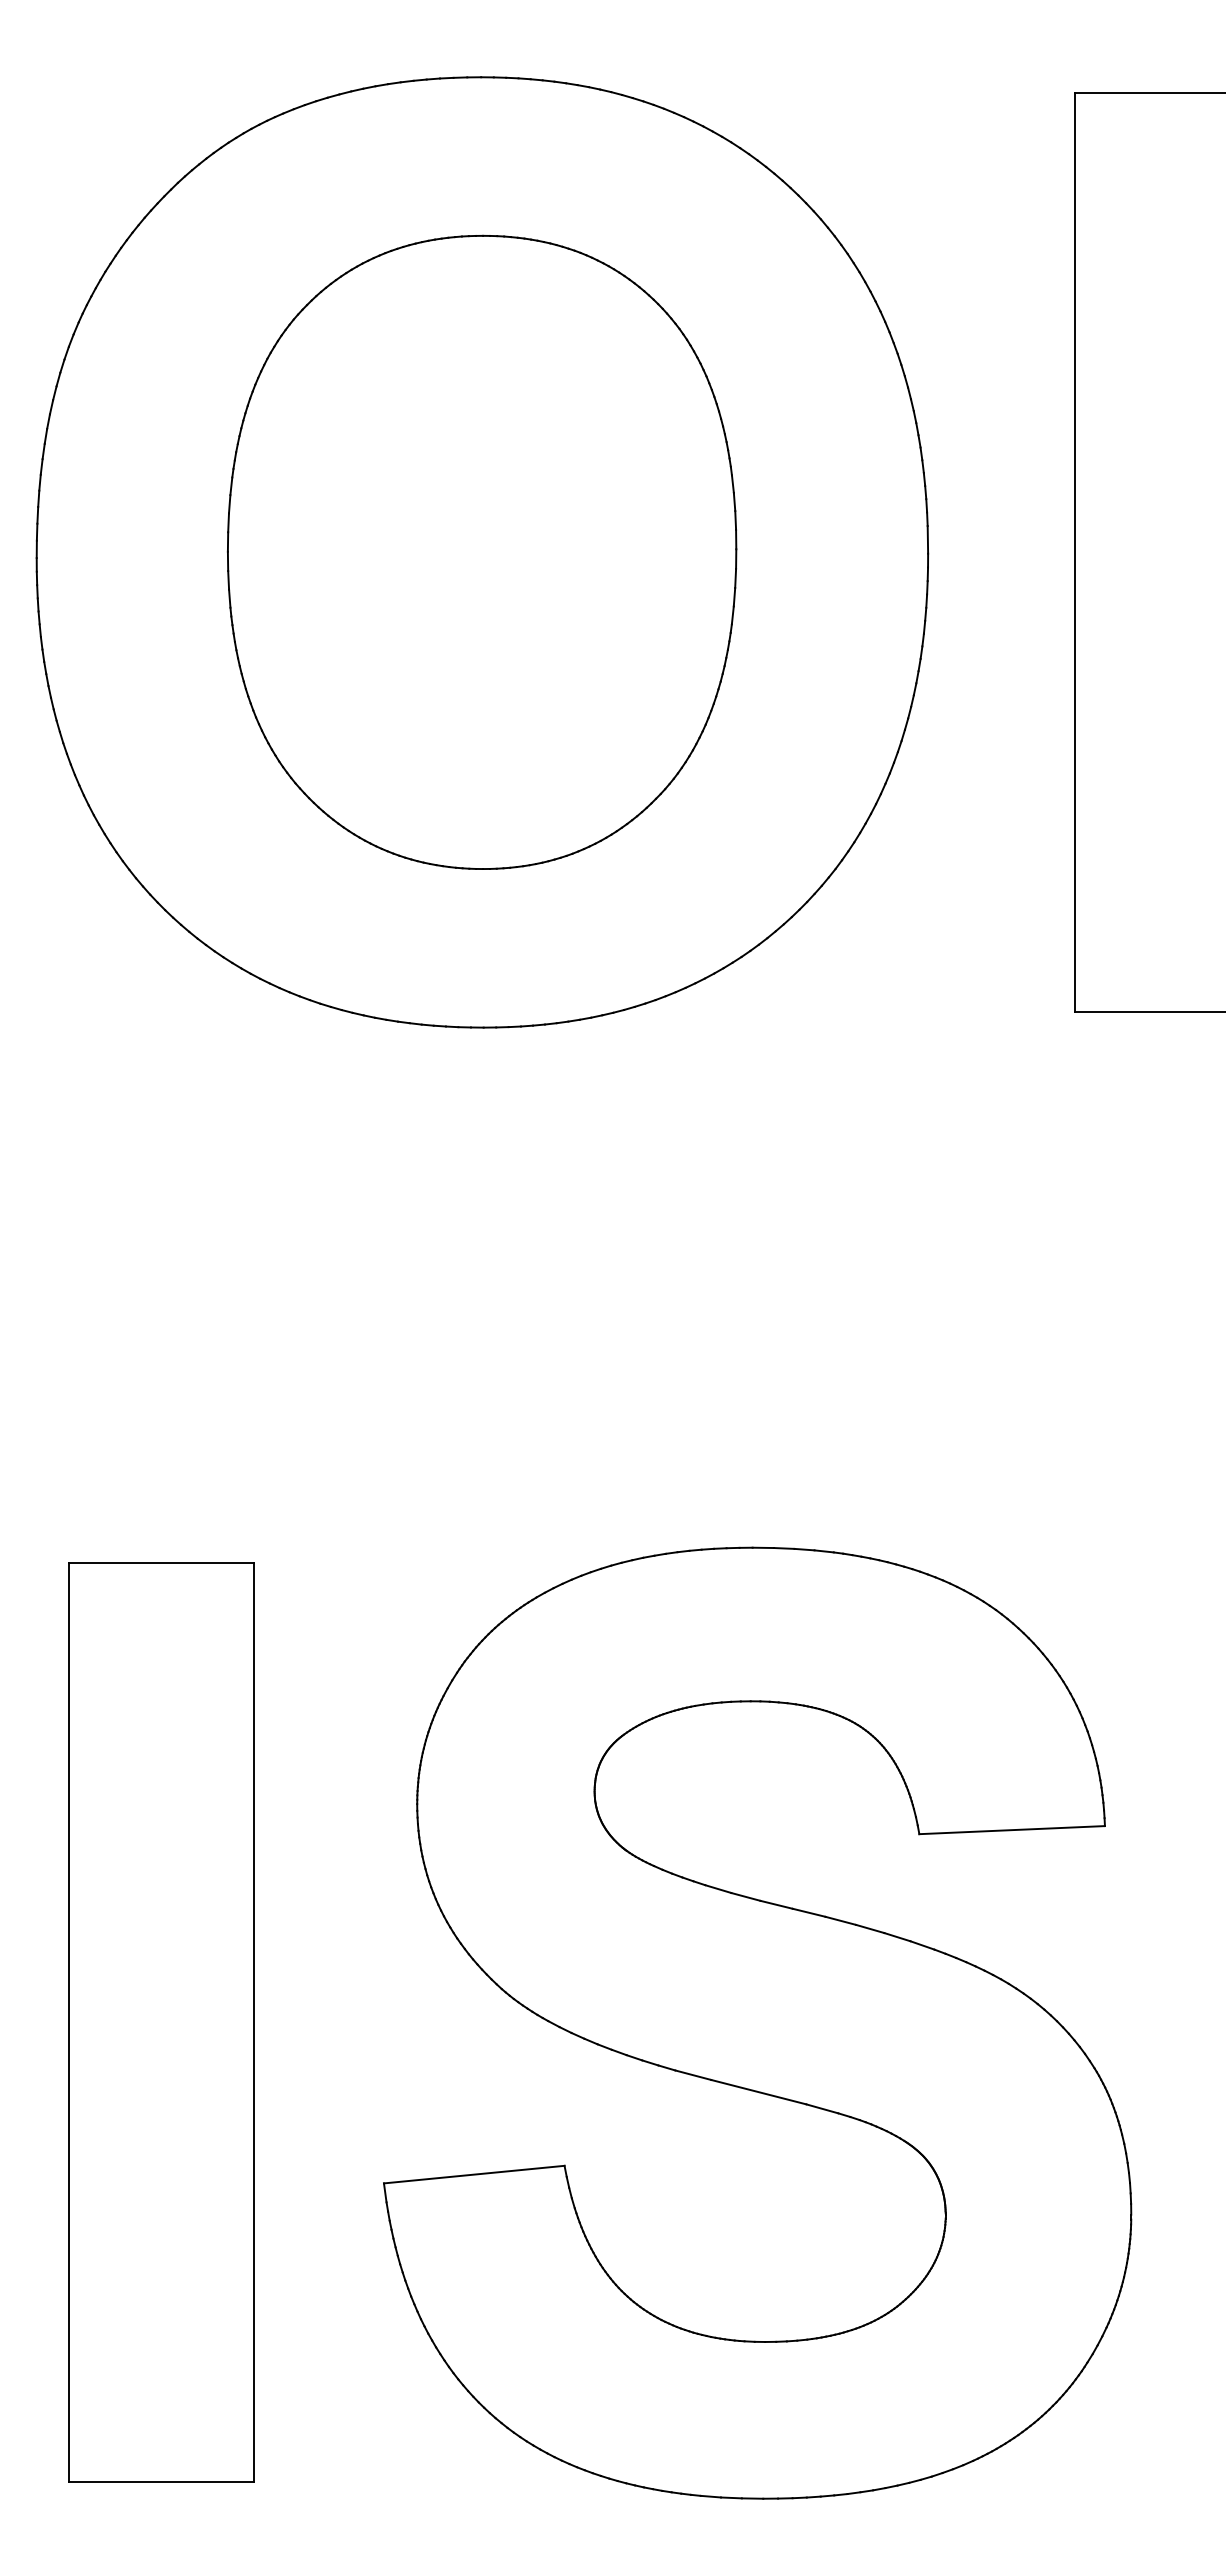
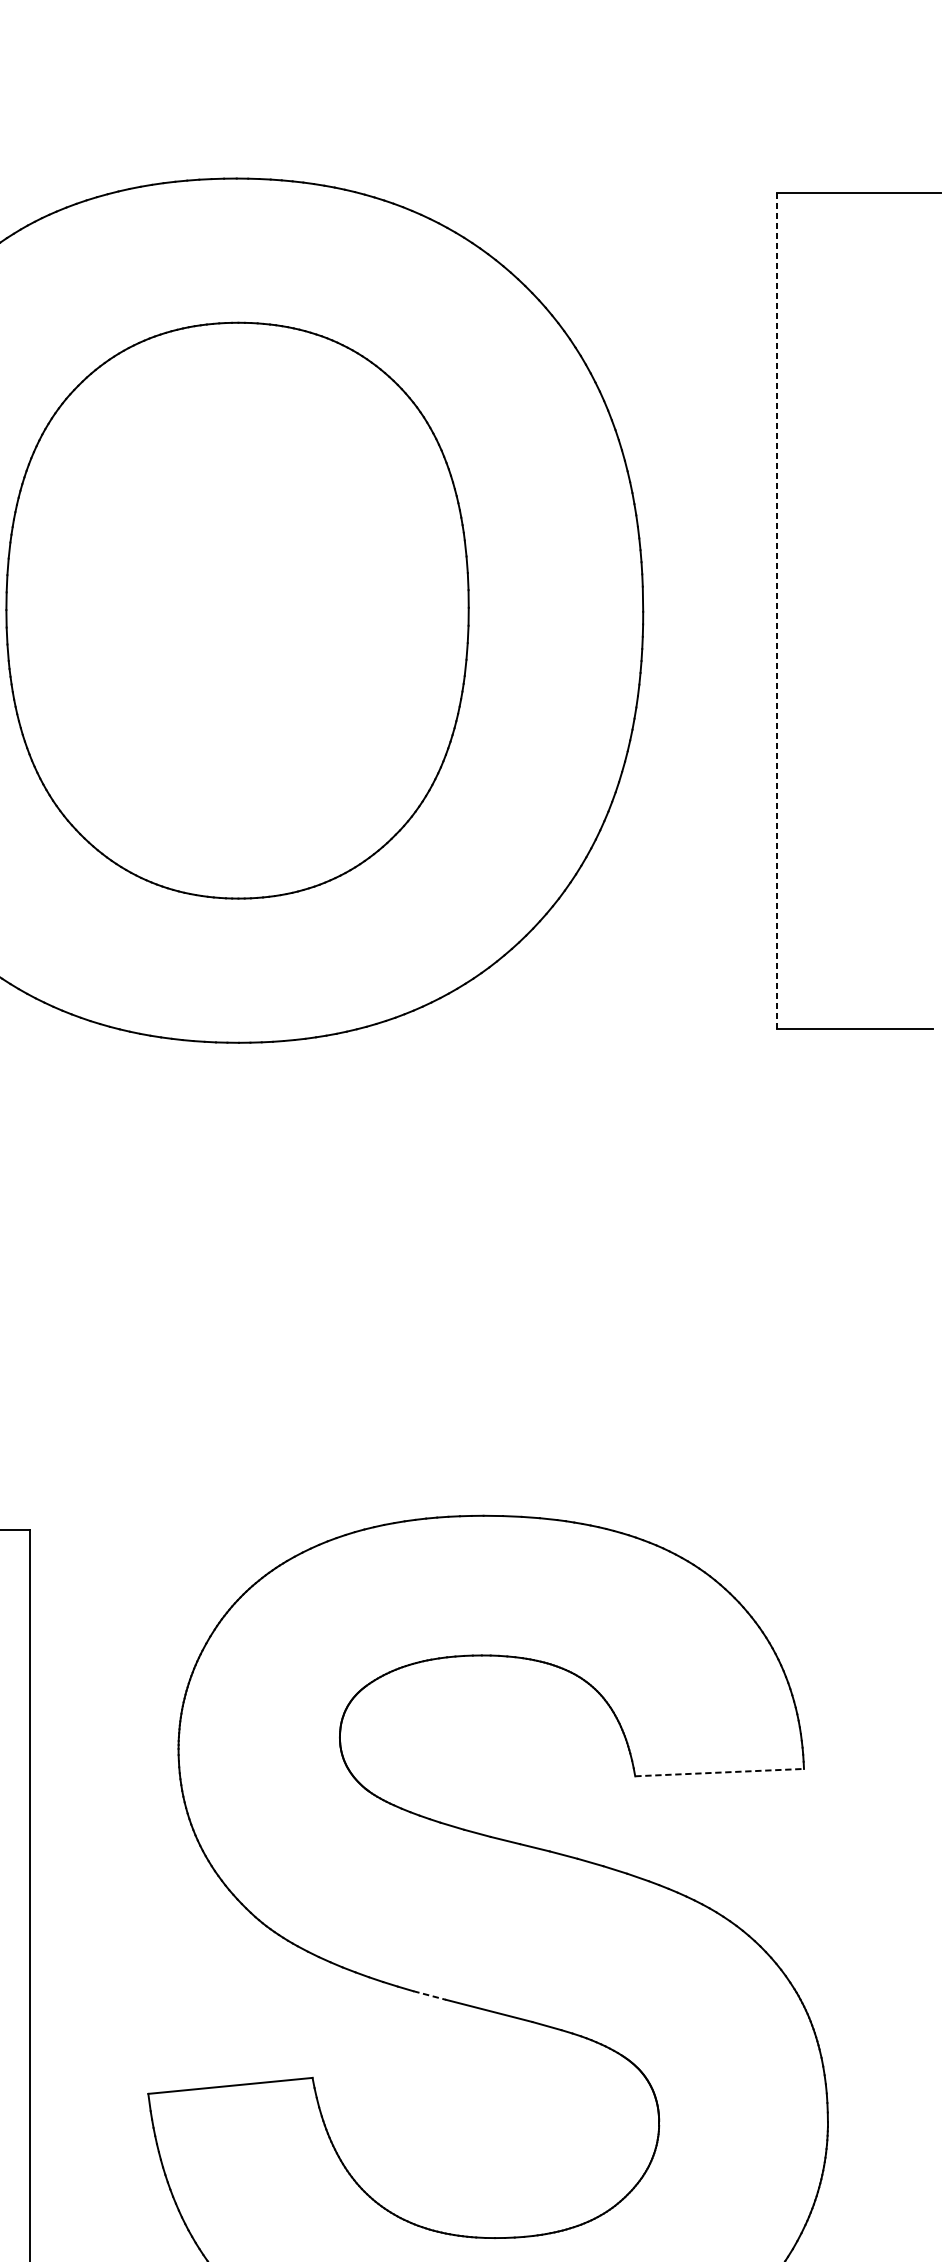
line: (1074, 552) -> (776, 610), solid -> dashed
line: (1012, 1830) -> (719, 1772), solid -> dashed
line: (693, 2075) -> (429, 1995), solid -> dashed

